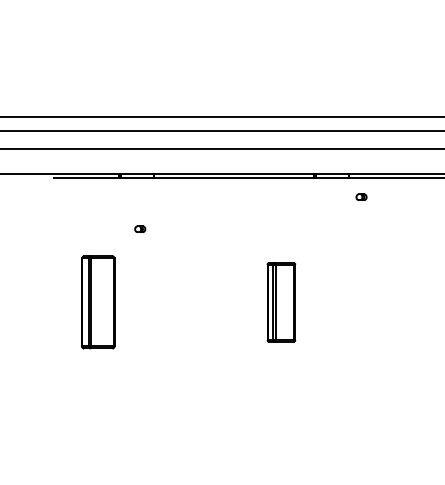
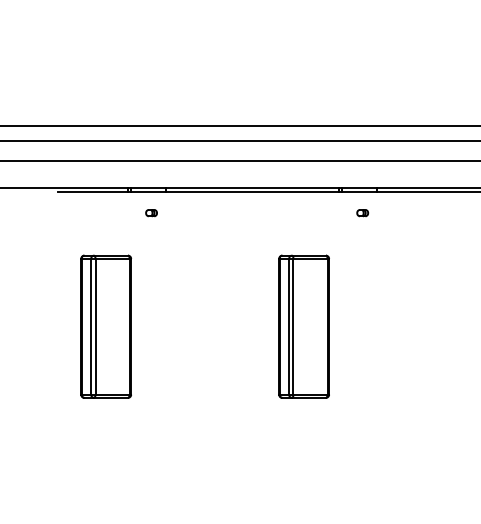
part: (361, 197) -> (362, 213), moved
part: (140, 228) -> (151, 212), moved
part: (98, 302) -> (106, 326), size x1.43
part: (281, 302) -> (304, 326), size x1.67

